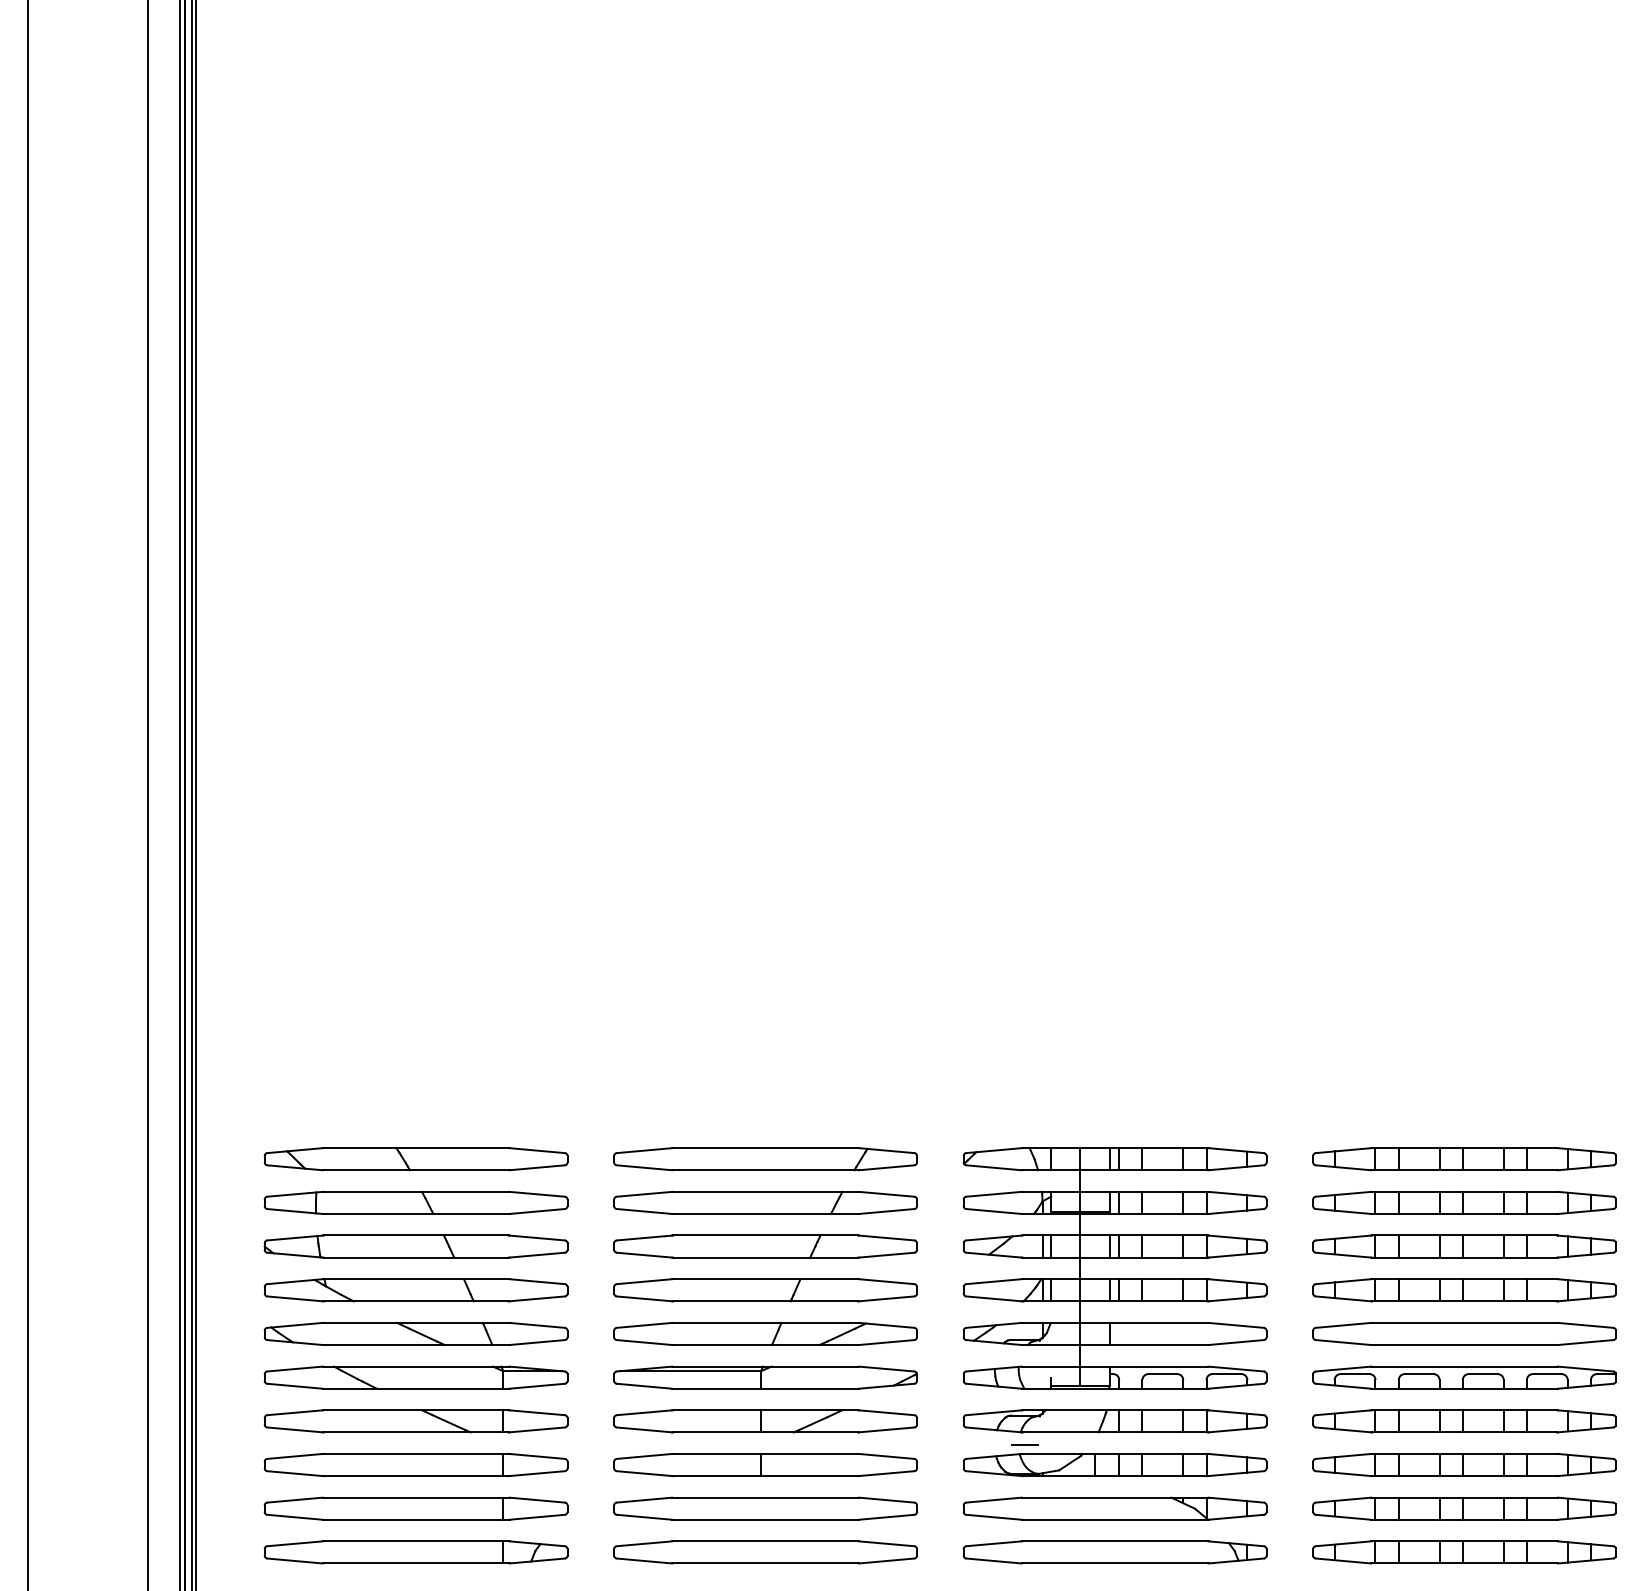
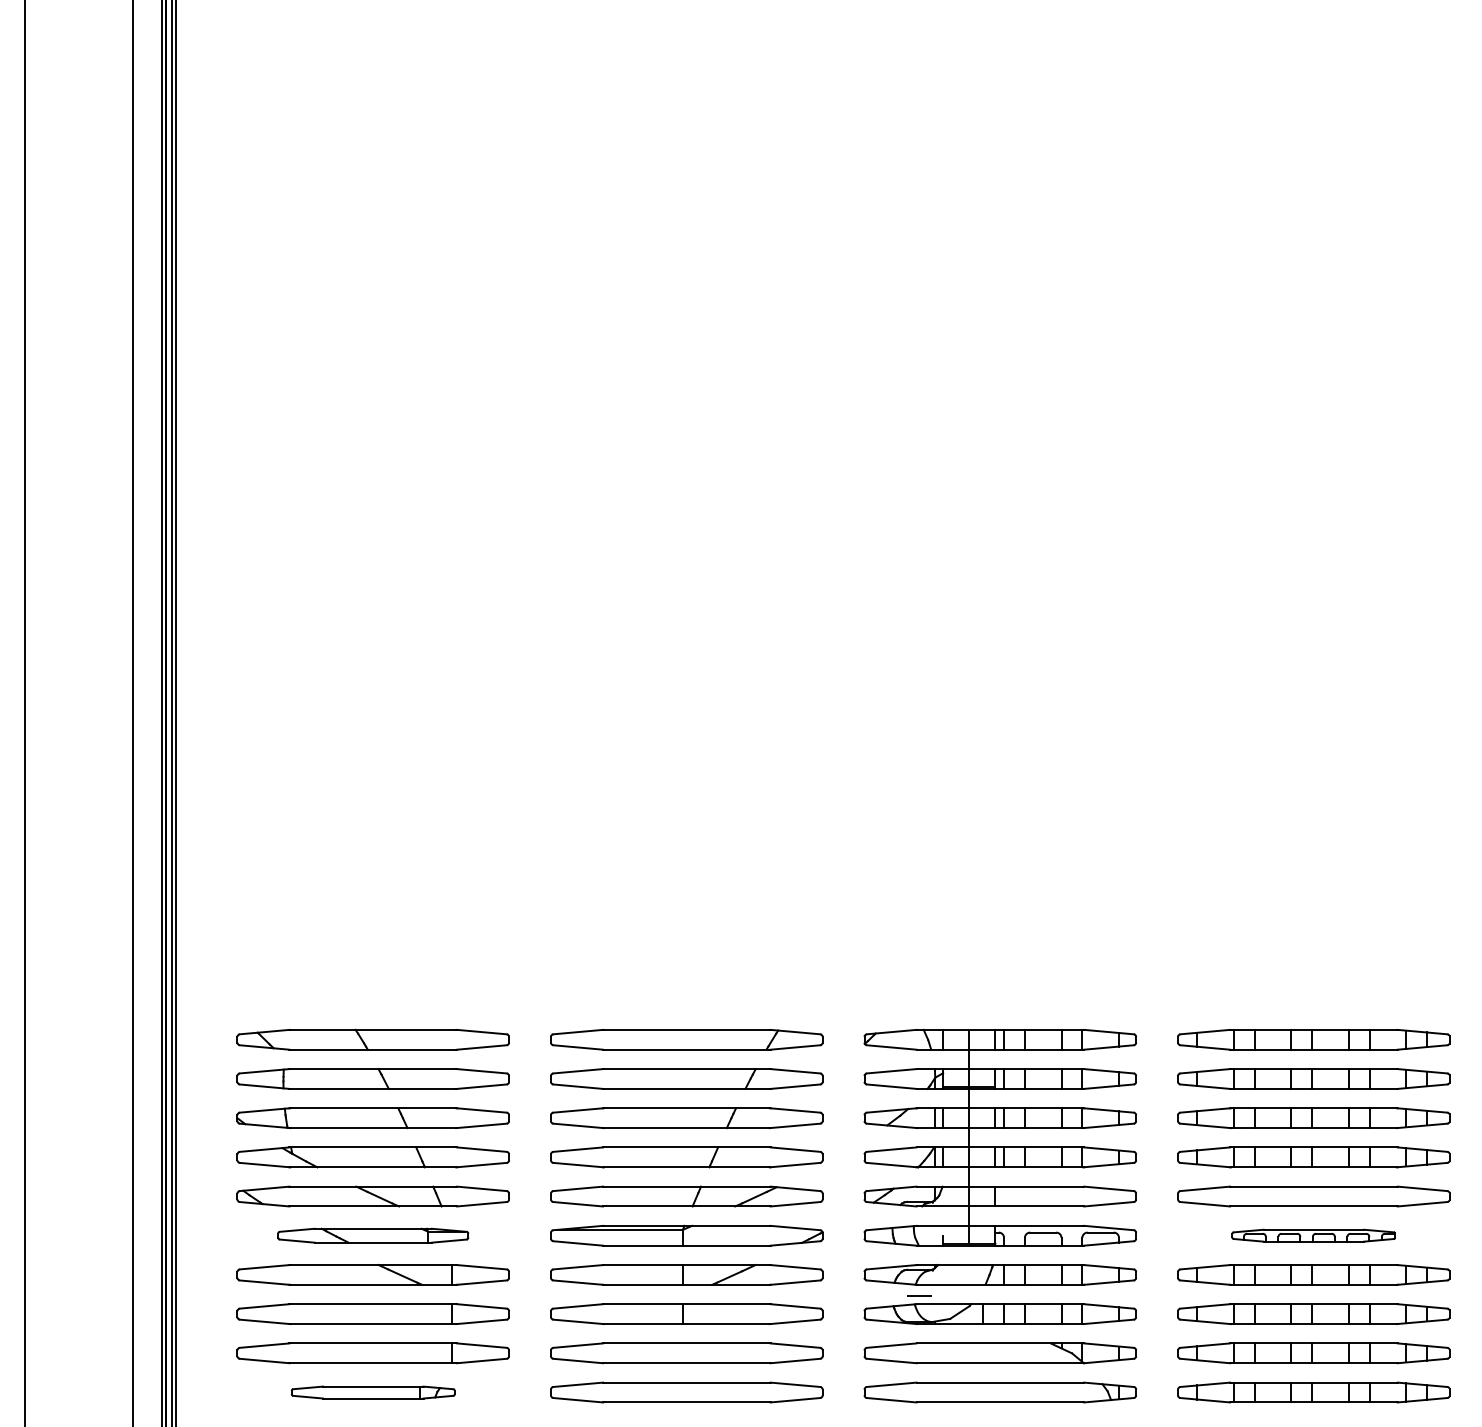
part: (415, 1377) -> (372, 1235), size x0.7
part: (1464, 1377) -> (1313, 1235), size x0.6
part: (415, 1552) -> (372, 1392), size x0.6

